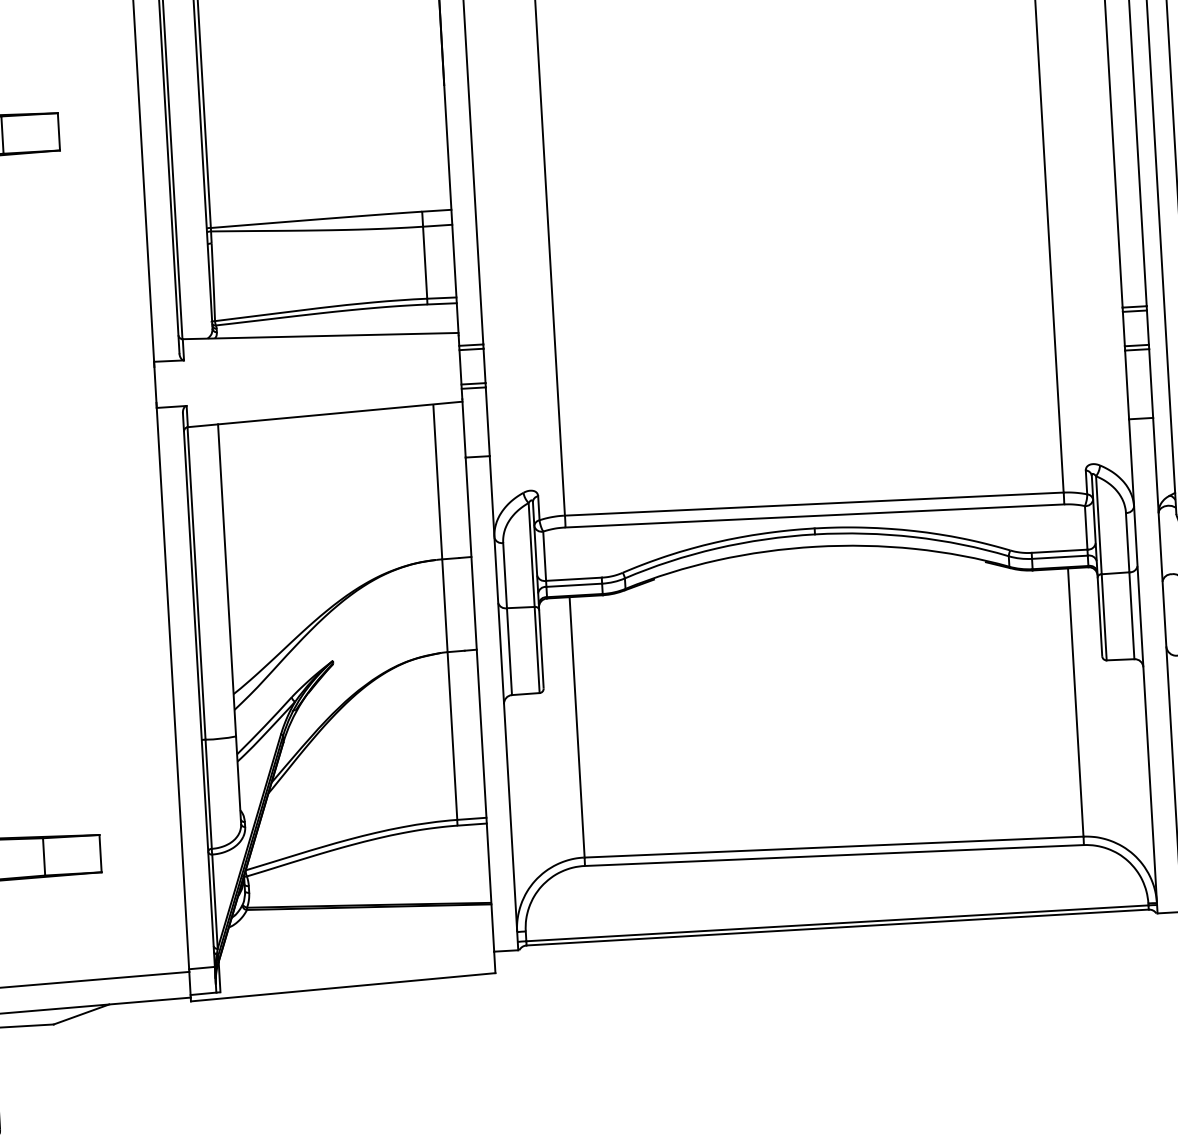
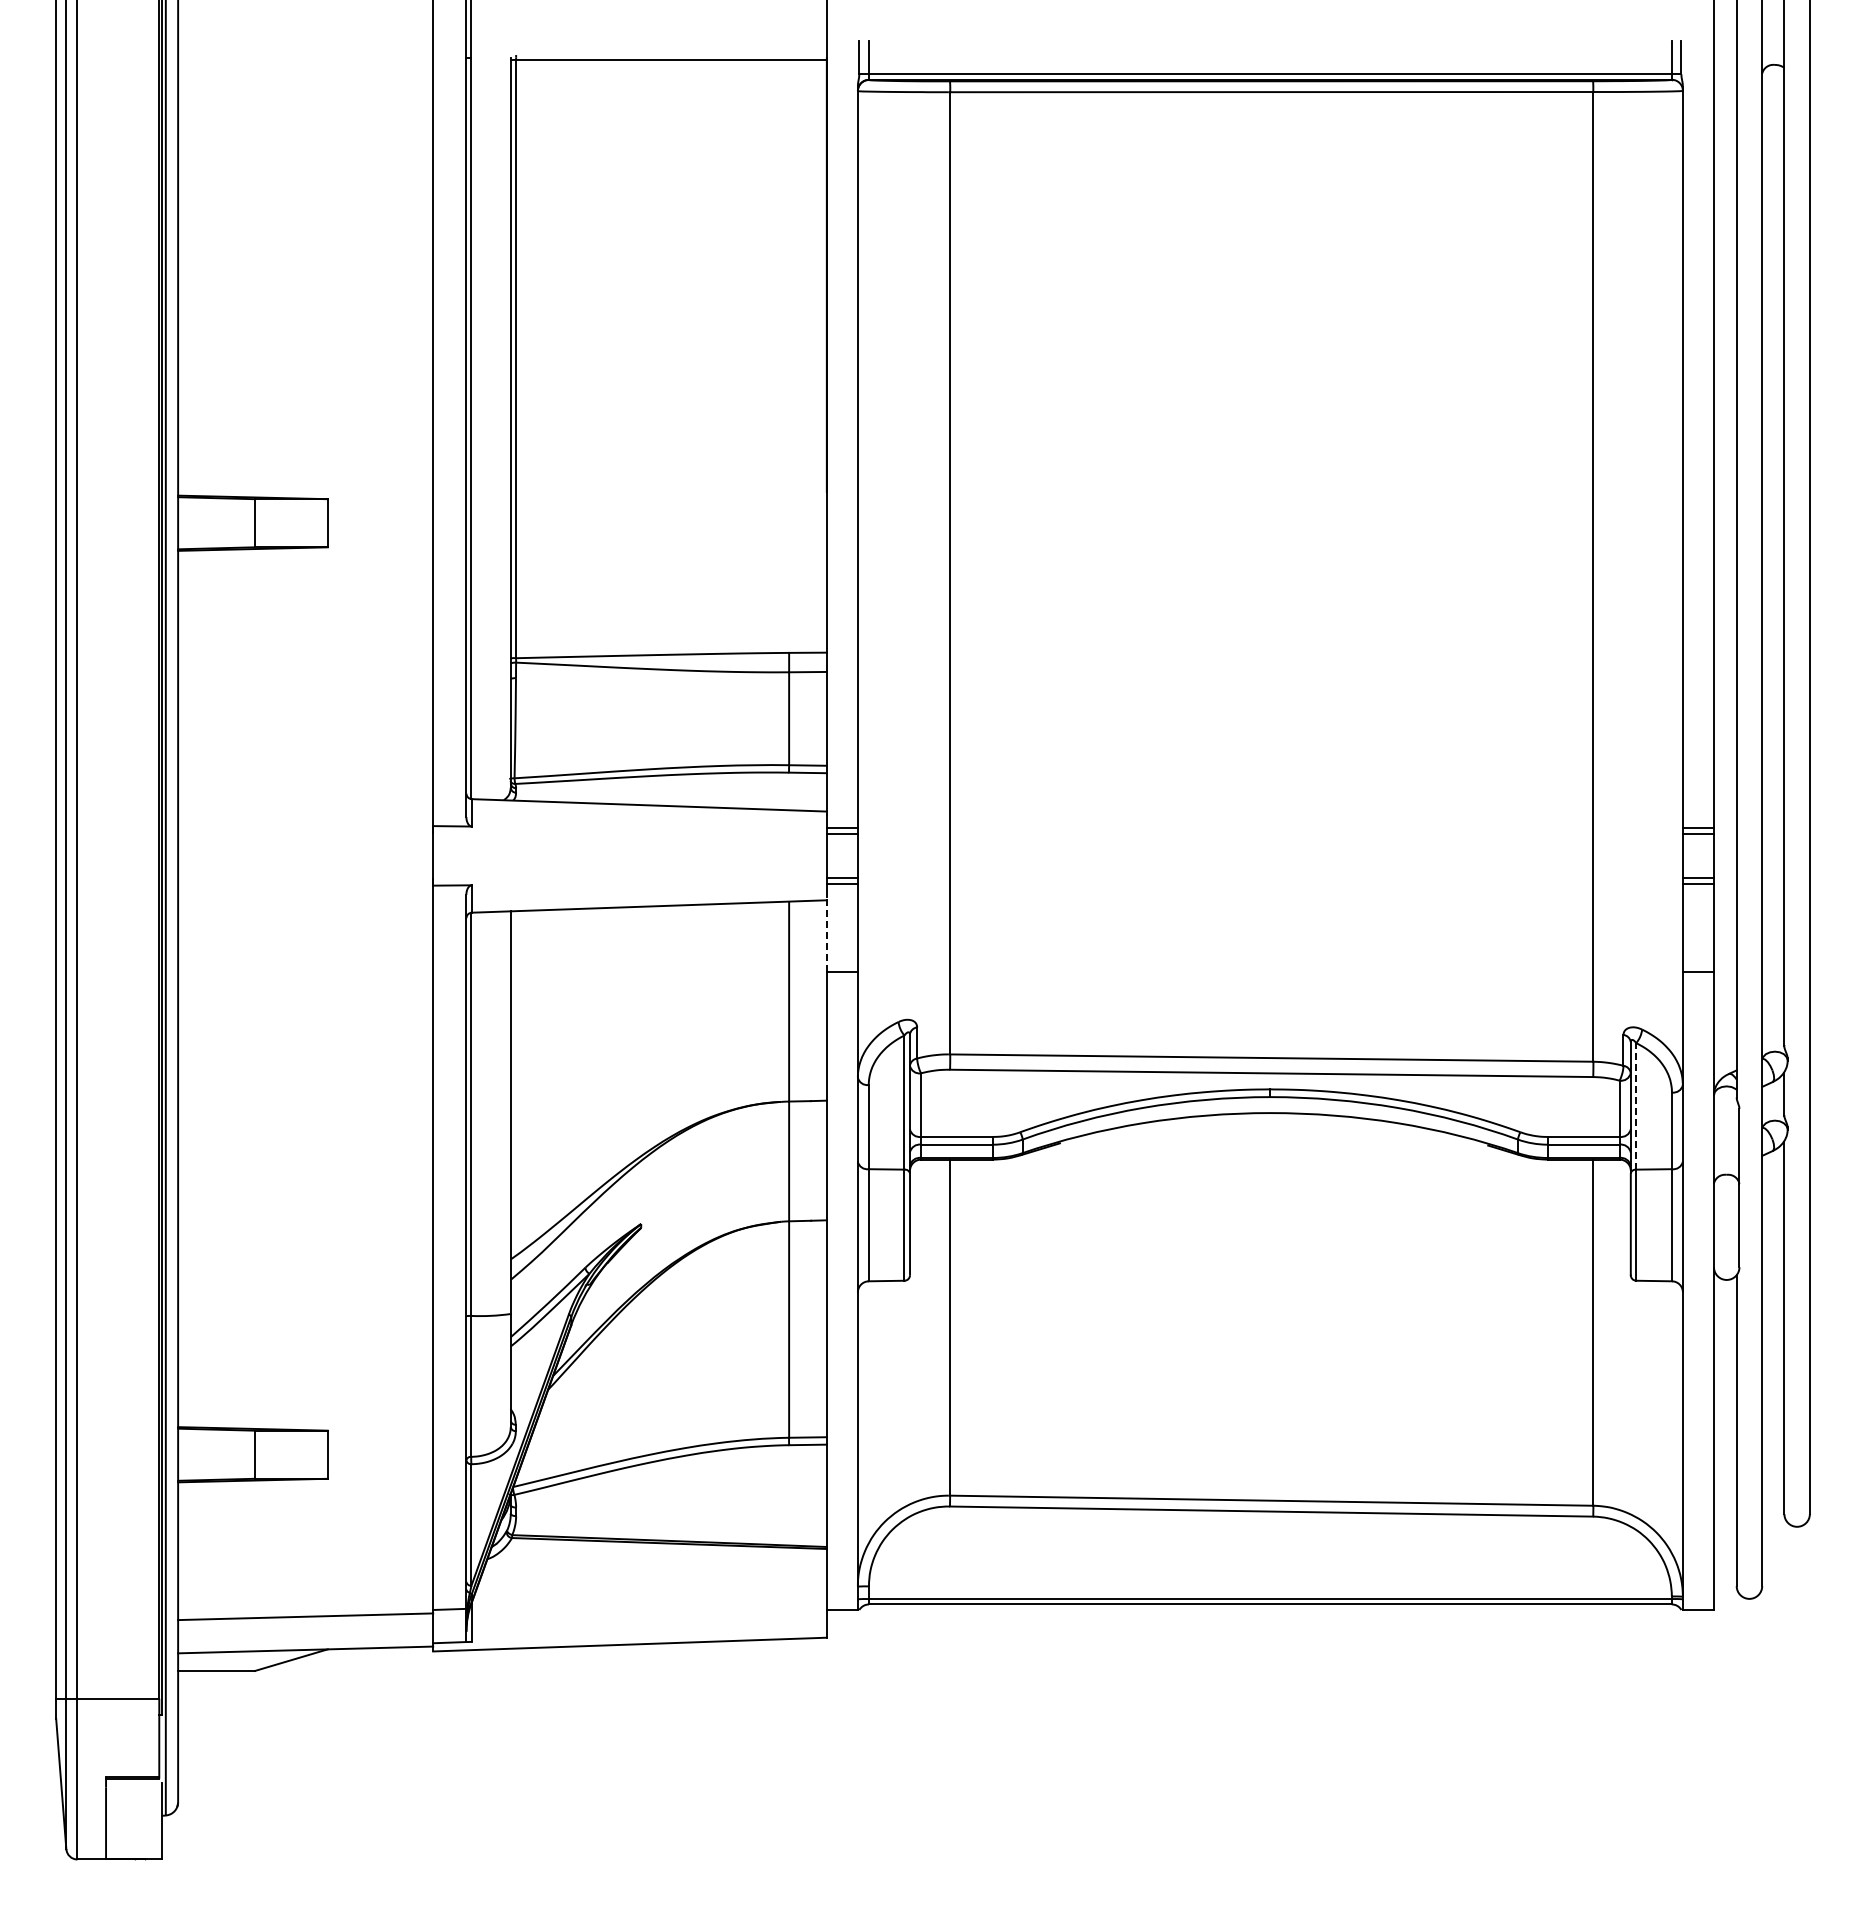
line: (463, 428) -> (826, 934), solid -> dashed
line: (1099, 524) -> (1636, 1105), solid -> dashed

